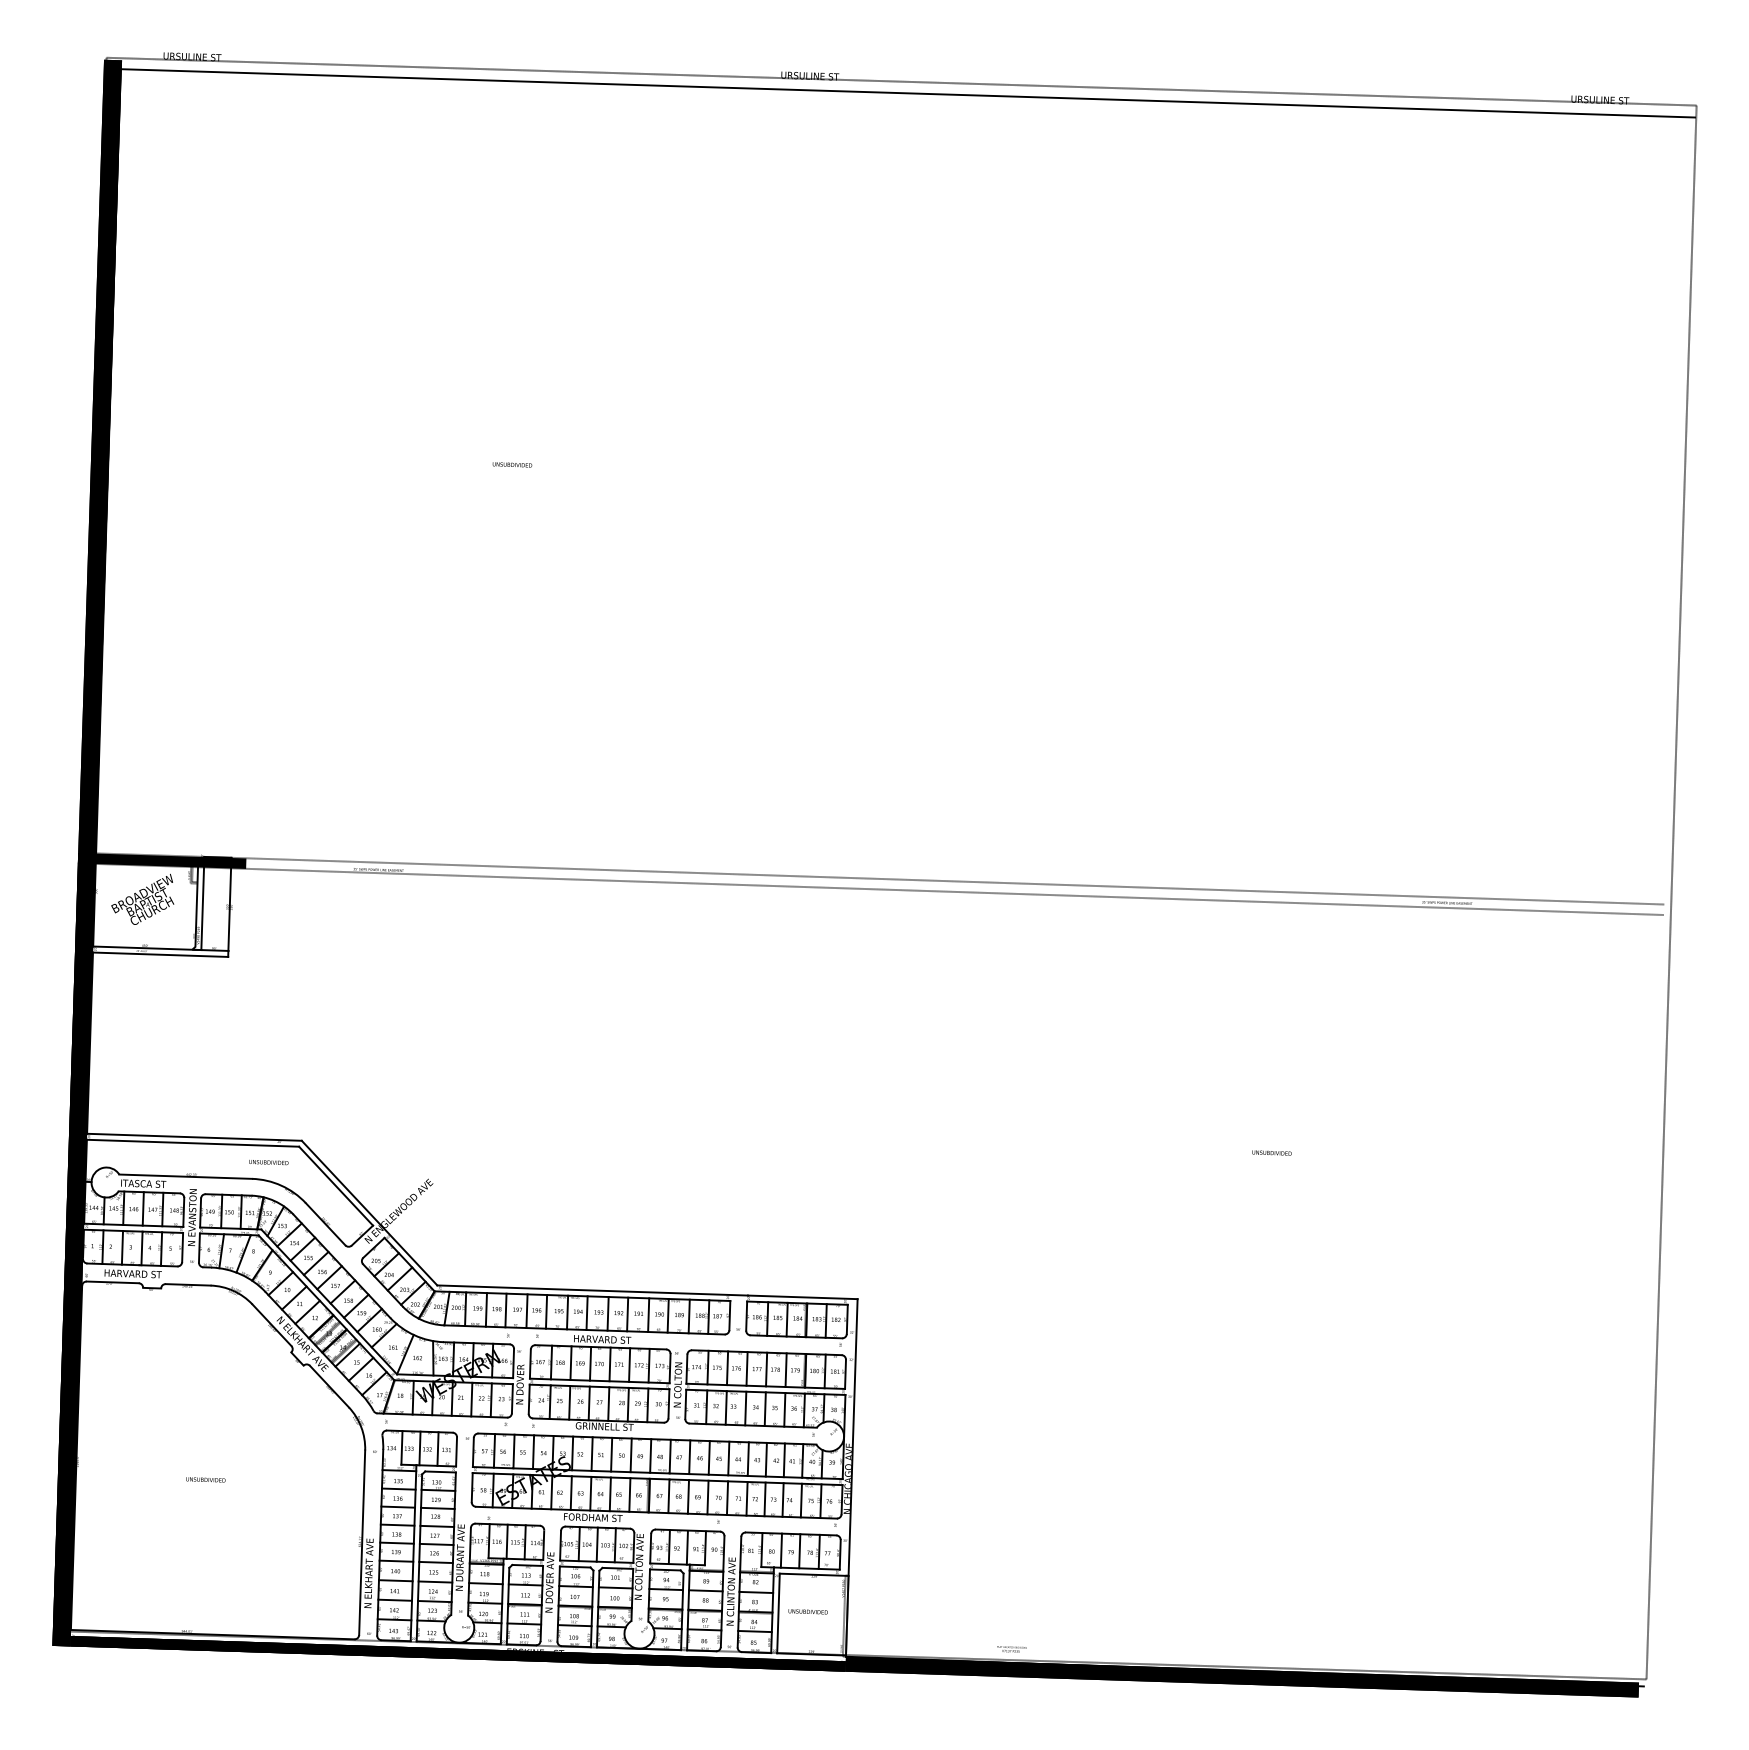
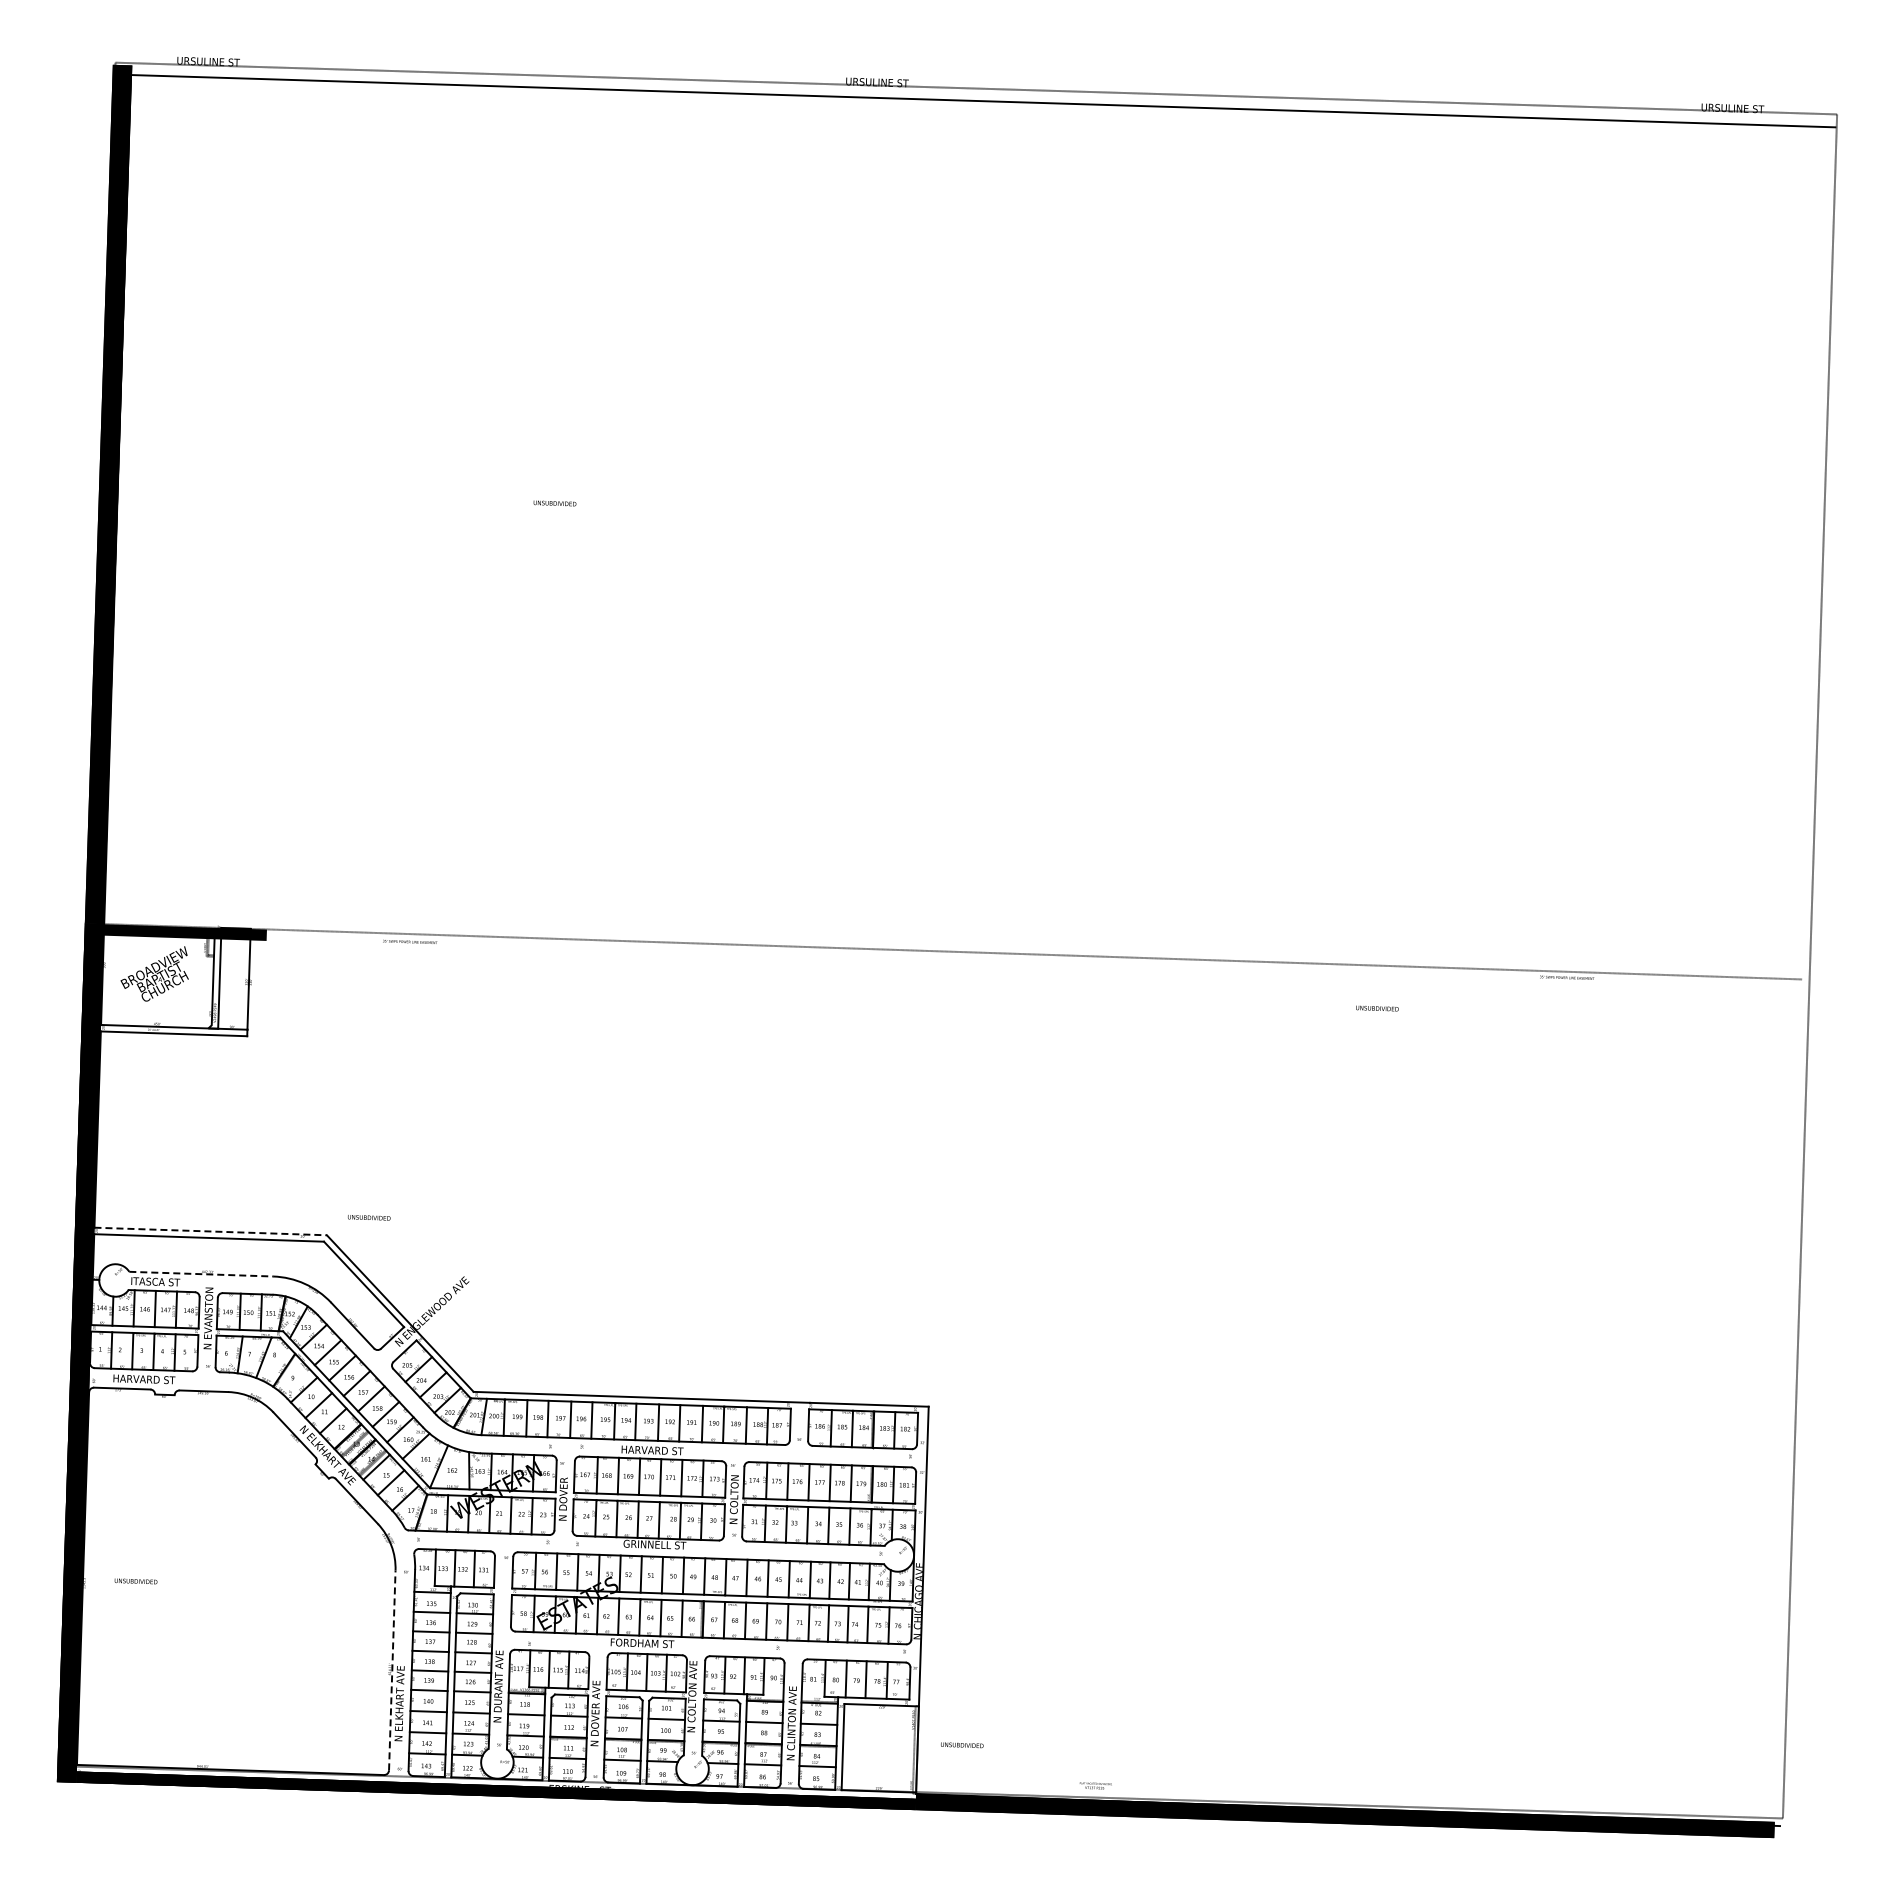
line: (870, 888) -> (942, 962), removed
line: (195, 1137) -> (211, 1231), solid -> dashed
text: (1272, 1153) -> (1377, 1008), moved
text: (269, 1162) -> (369, 1217), moved
line: (185, 1177) -> (201, 1274), solid -> dashed
text: (205, 1479) -> (135, 1581), moved
line: (362, 1542) -> (392, 1670), solid -> dashed
text: (808, 1612) -> (962, 1745), moved

